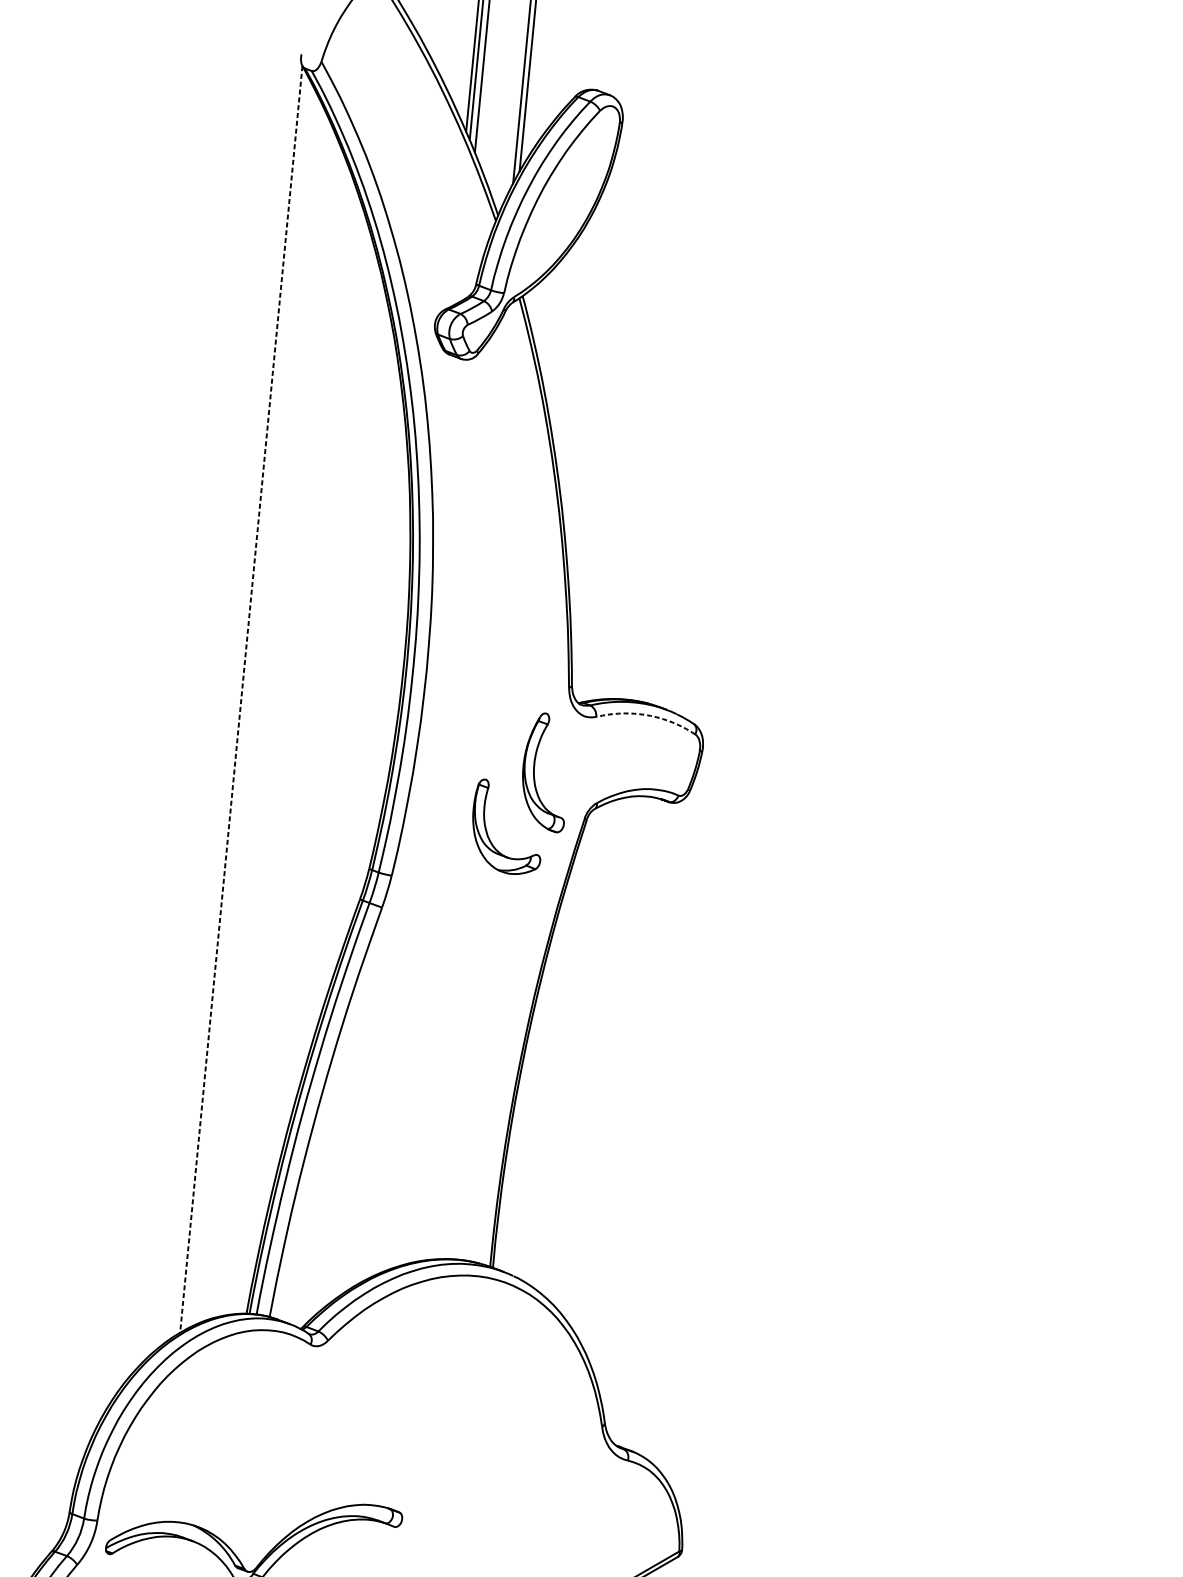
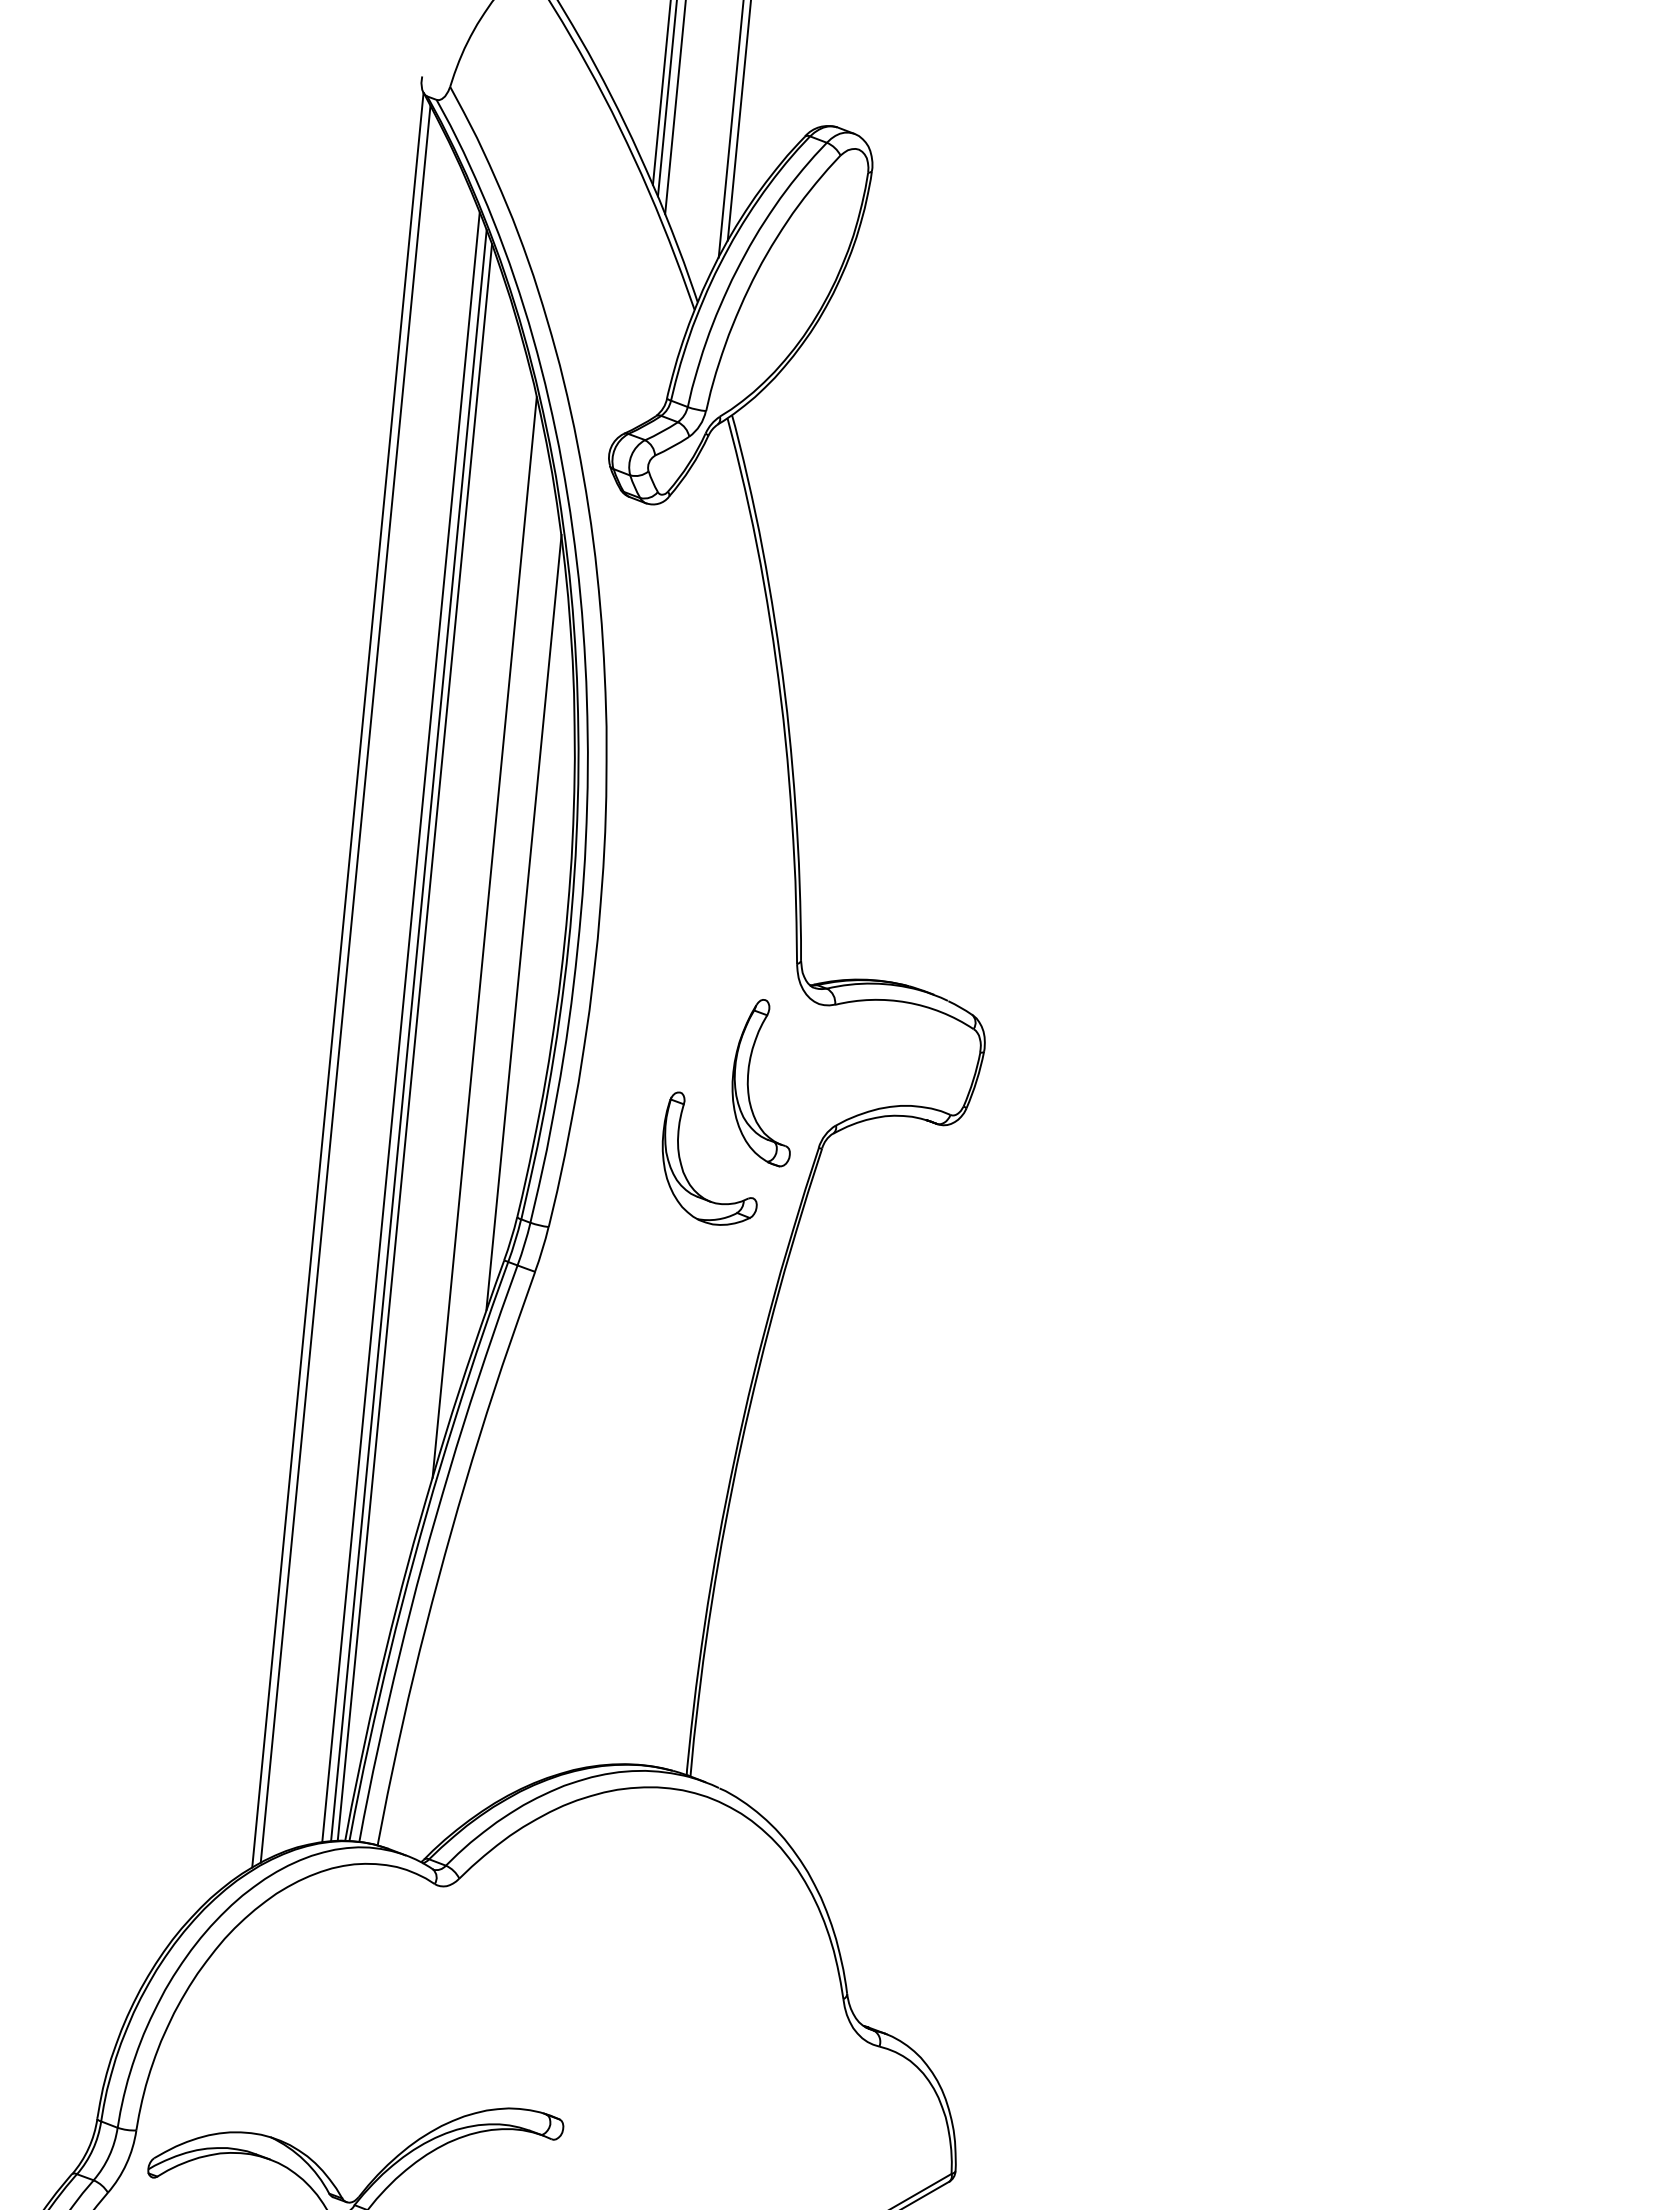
line: (373, 657) -> (523, 921), added
line: (345, 668) -> (484, 937), added
line: (241, 699) -> (337, 980), dashed -> solid
line: (246, 701) -> (345, 983), added
arc: (647, 715) -> (906, 1002), dashed -> solid
line: (285, 732) -> (400, 1026), added
line: (291, 738) -> (408, 1035), added
line: (295, 743) -> (414, 1042), added

